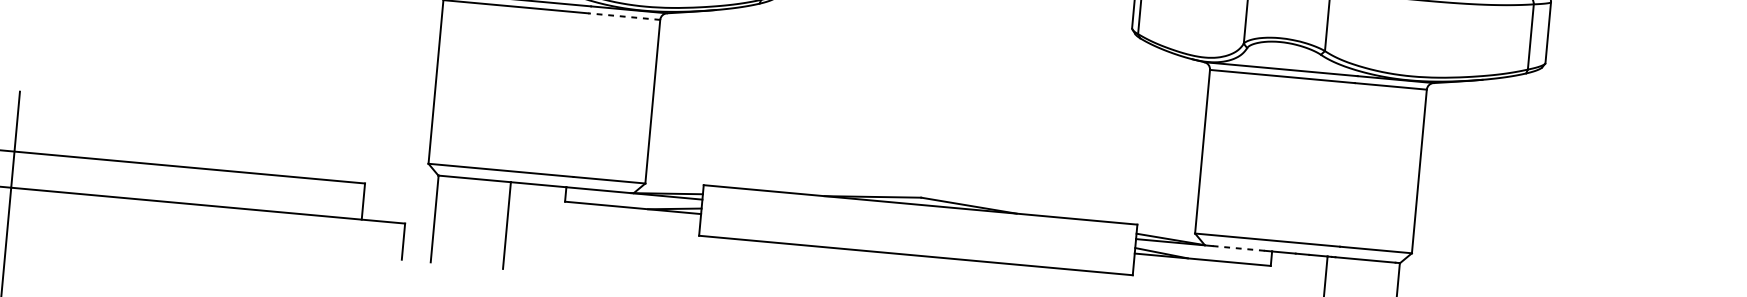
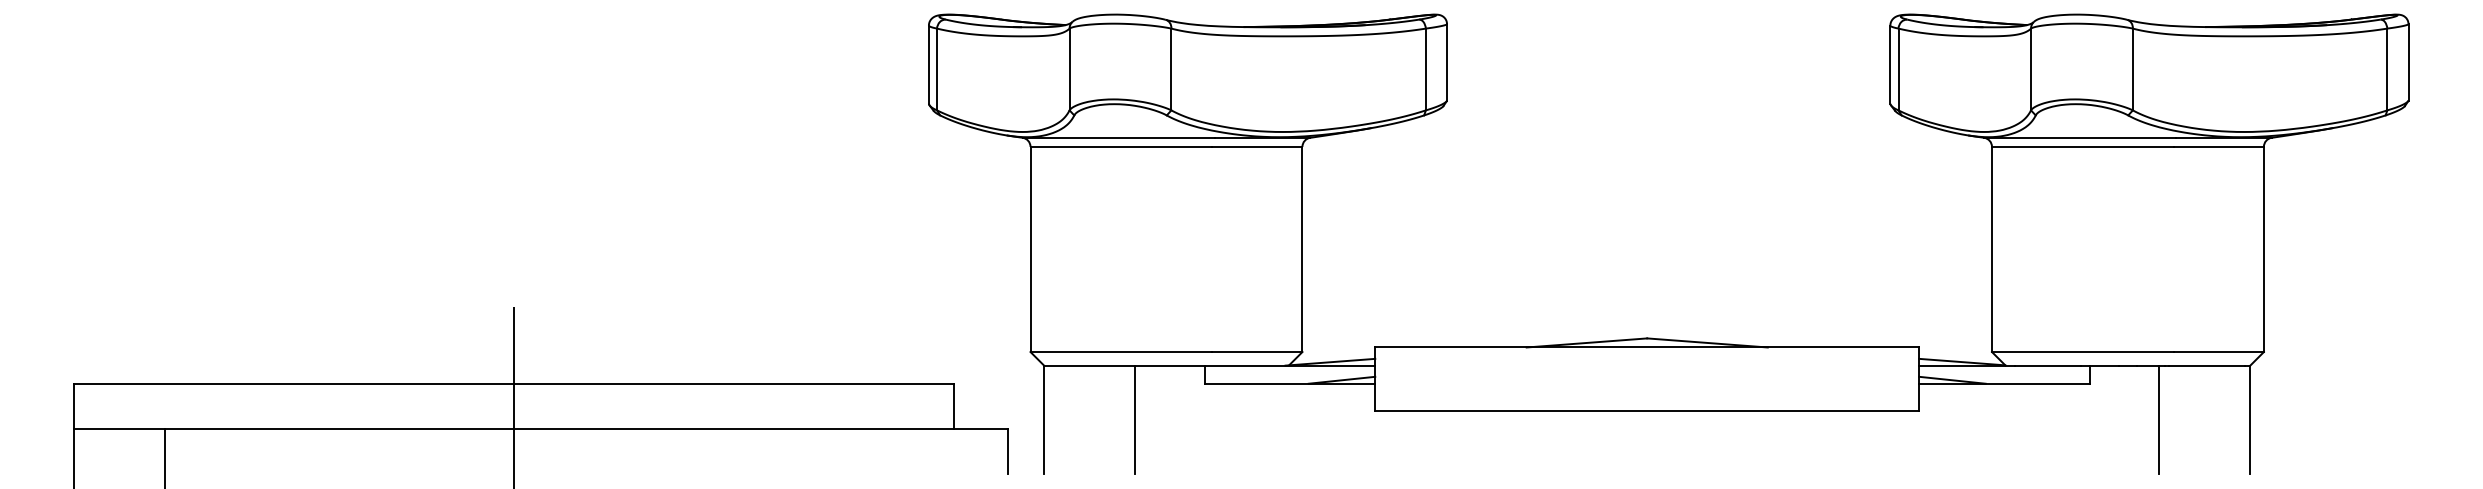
line: (623, 16) -> (1256, 146), dashed -> solid
line: (1238, 248) -> (2047, 365), dashed -> solid

